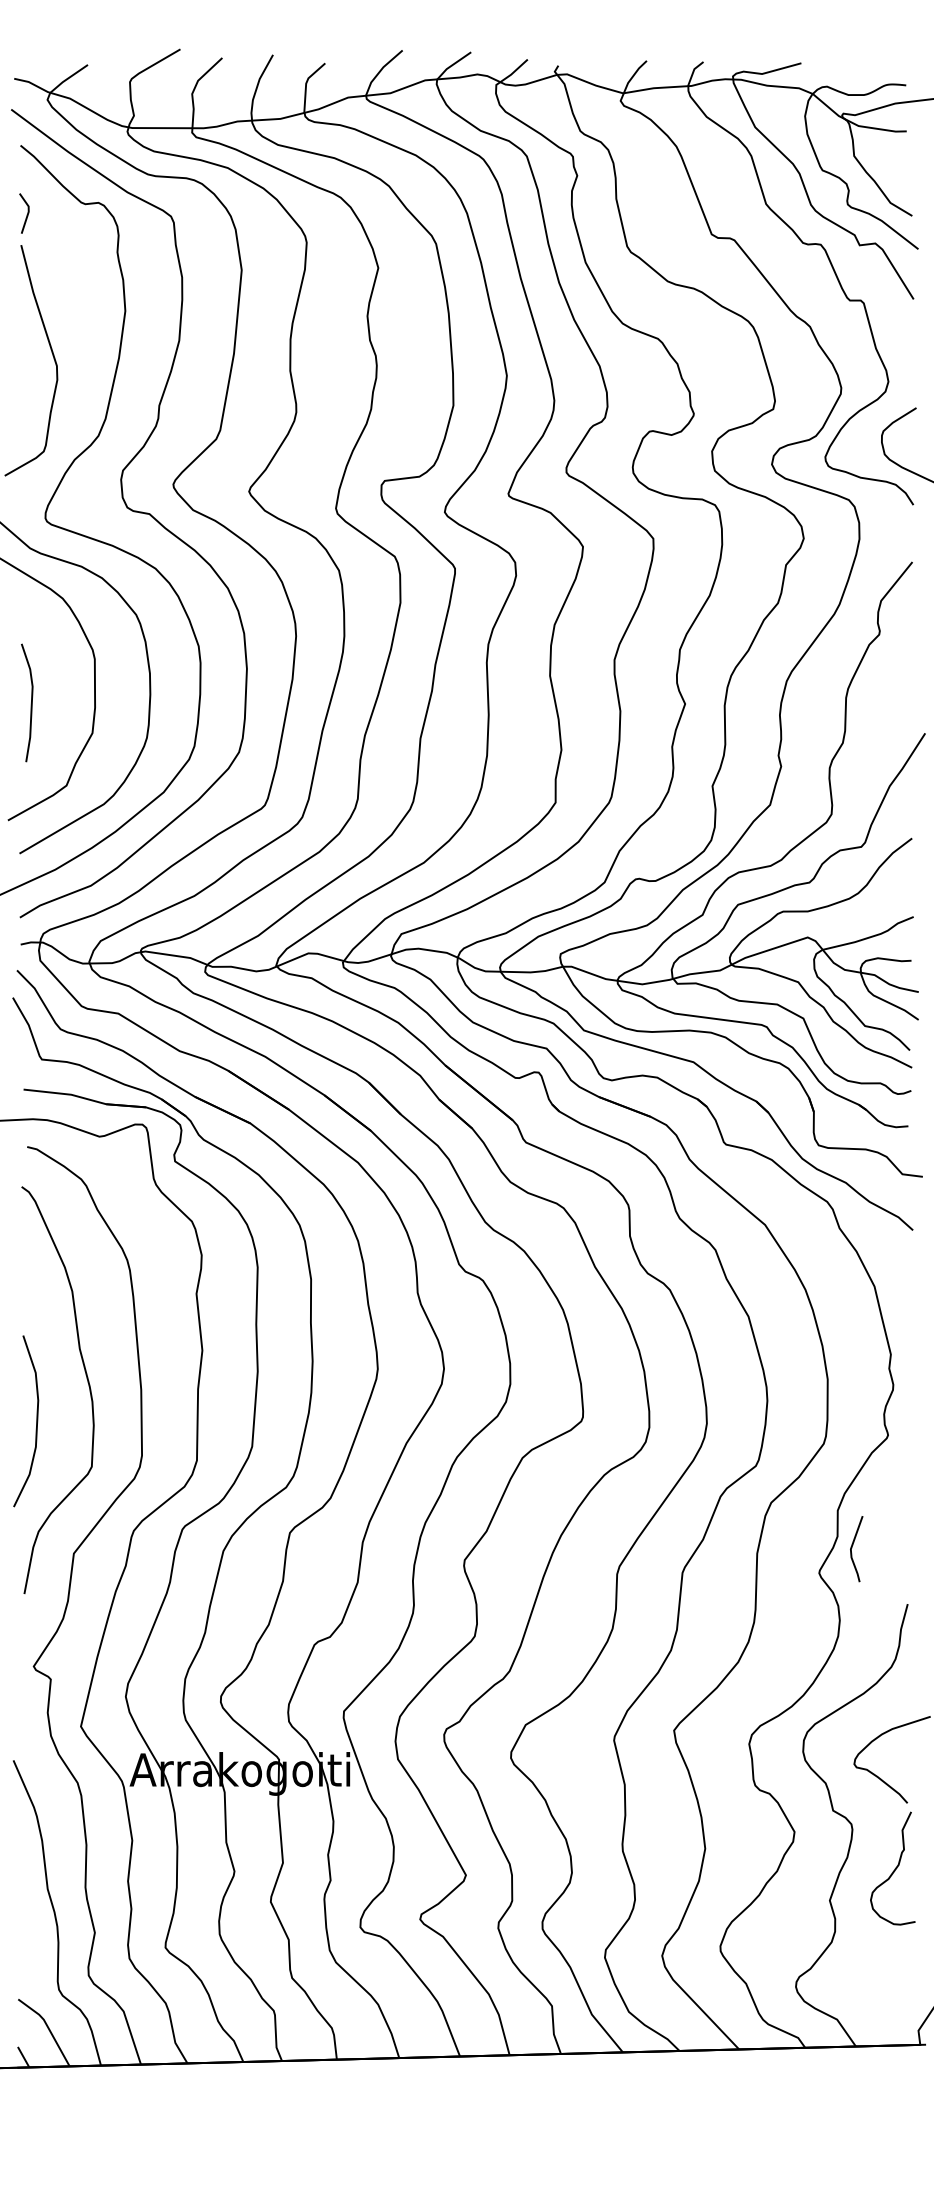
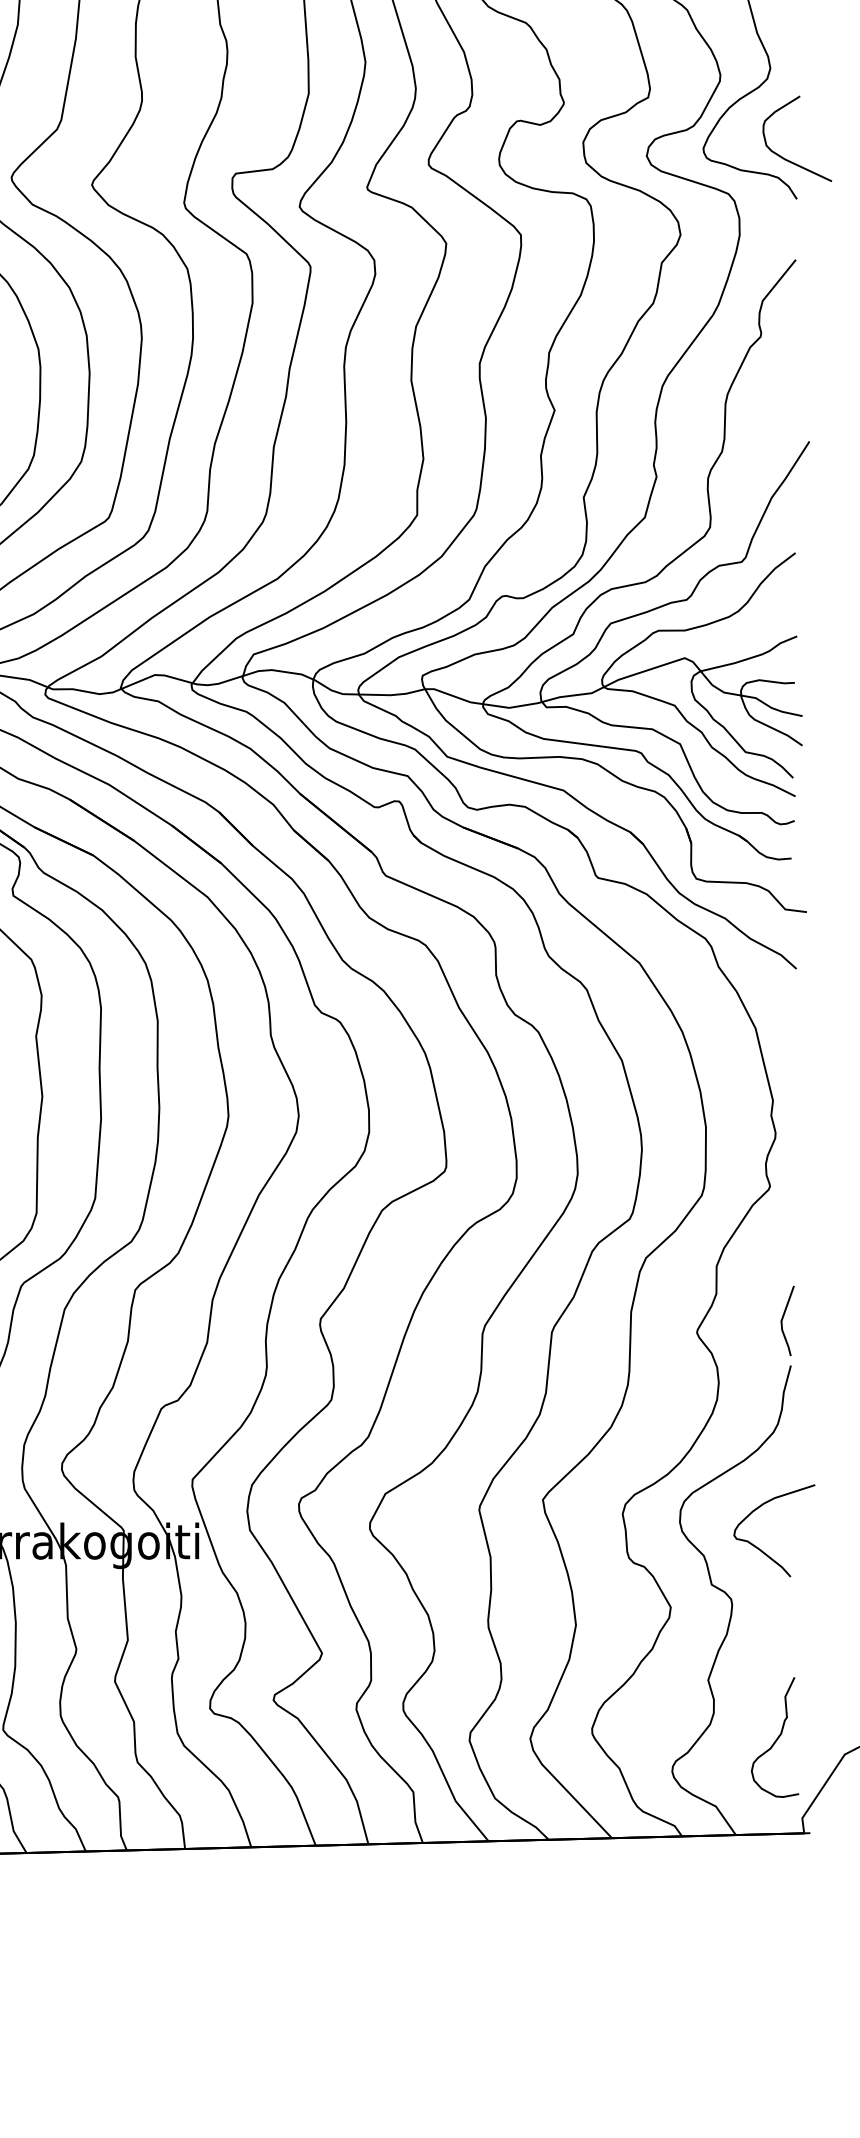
line: (852, 1548) -> (783, 1320), moved
curve: (894, 1868) -> (776, 1737), moved

